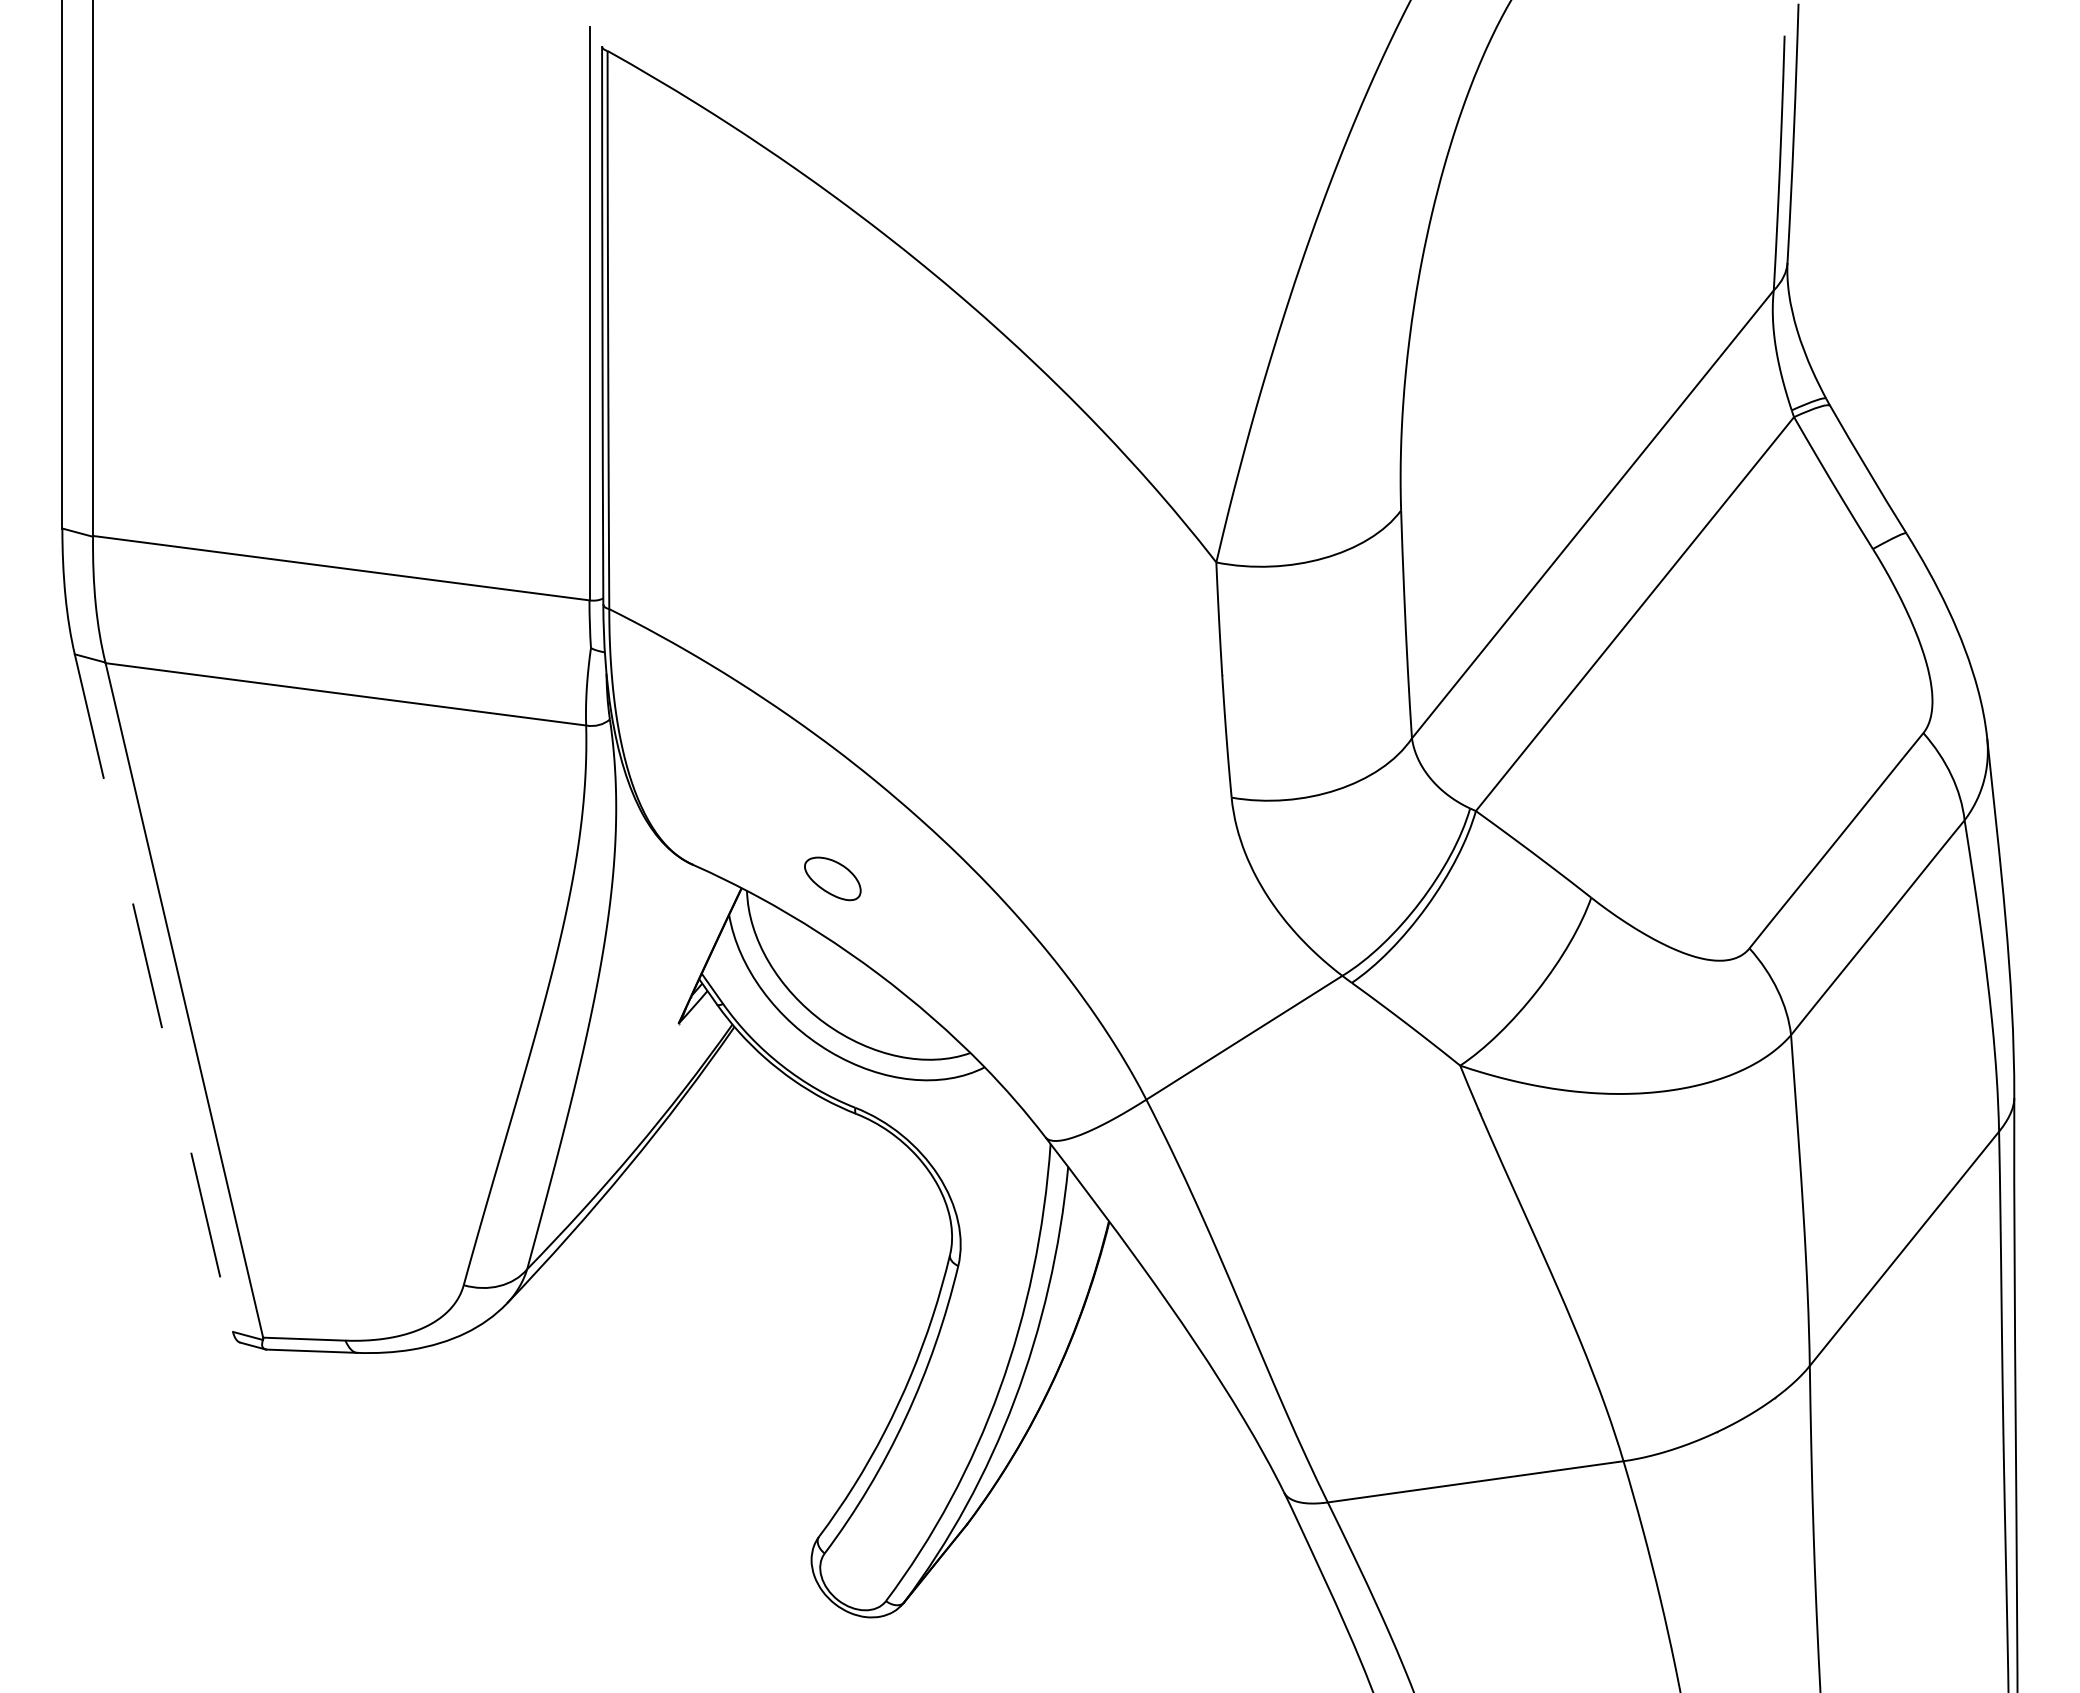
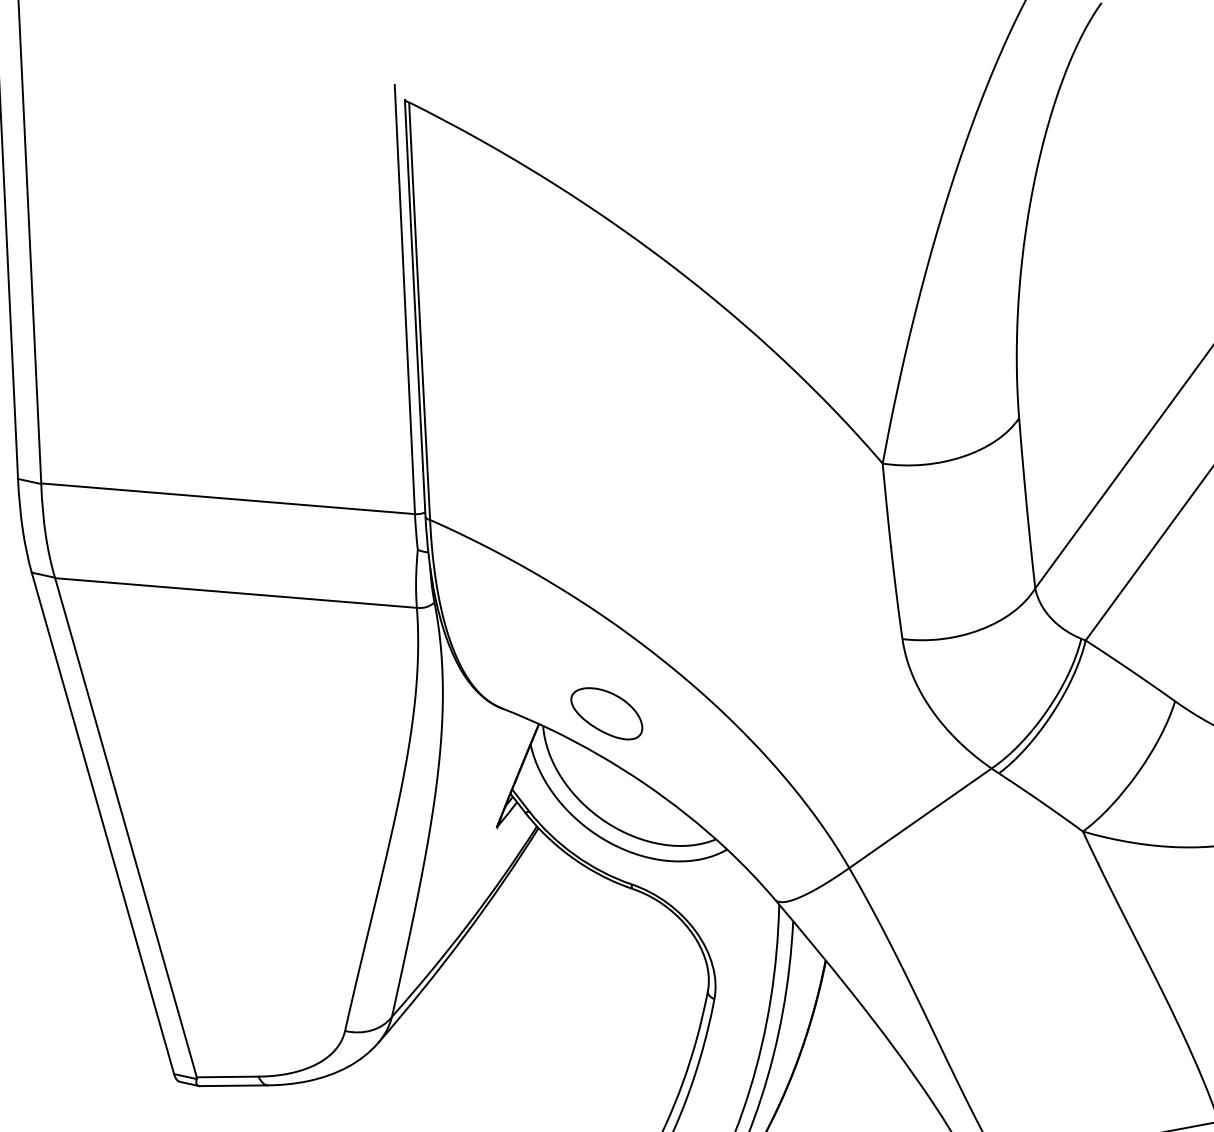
part: (832, 878) -> (606, 713), size x1.67
line: (153, 993) -> (102, 823), dashed -> solid

